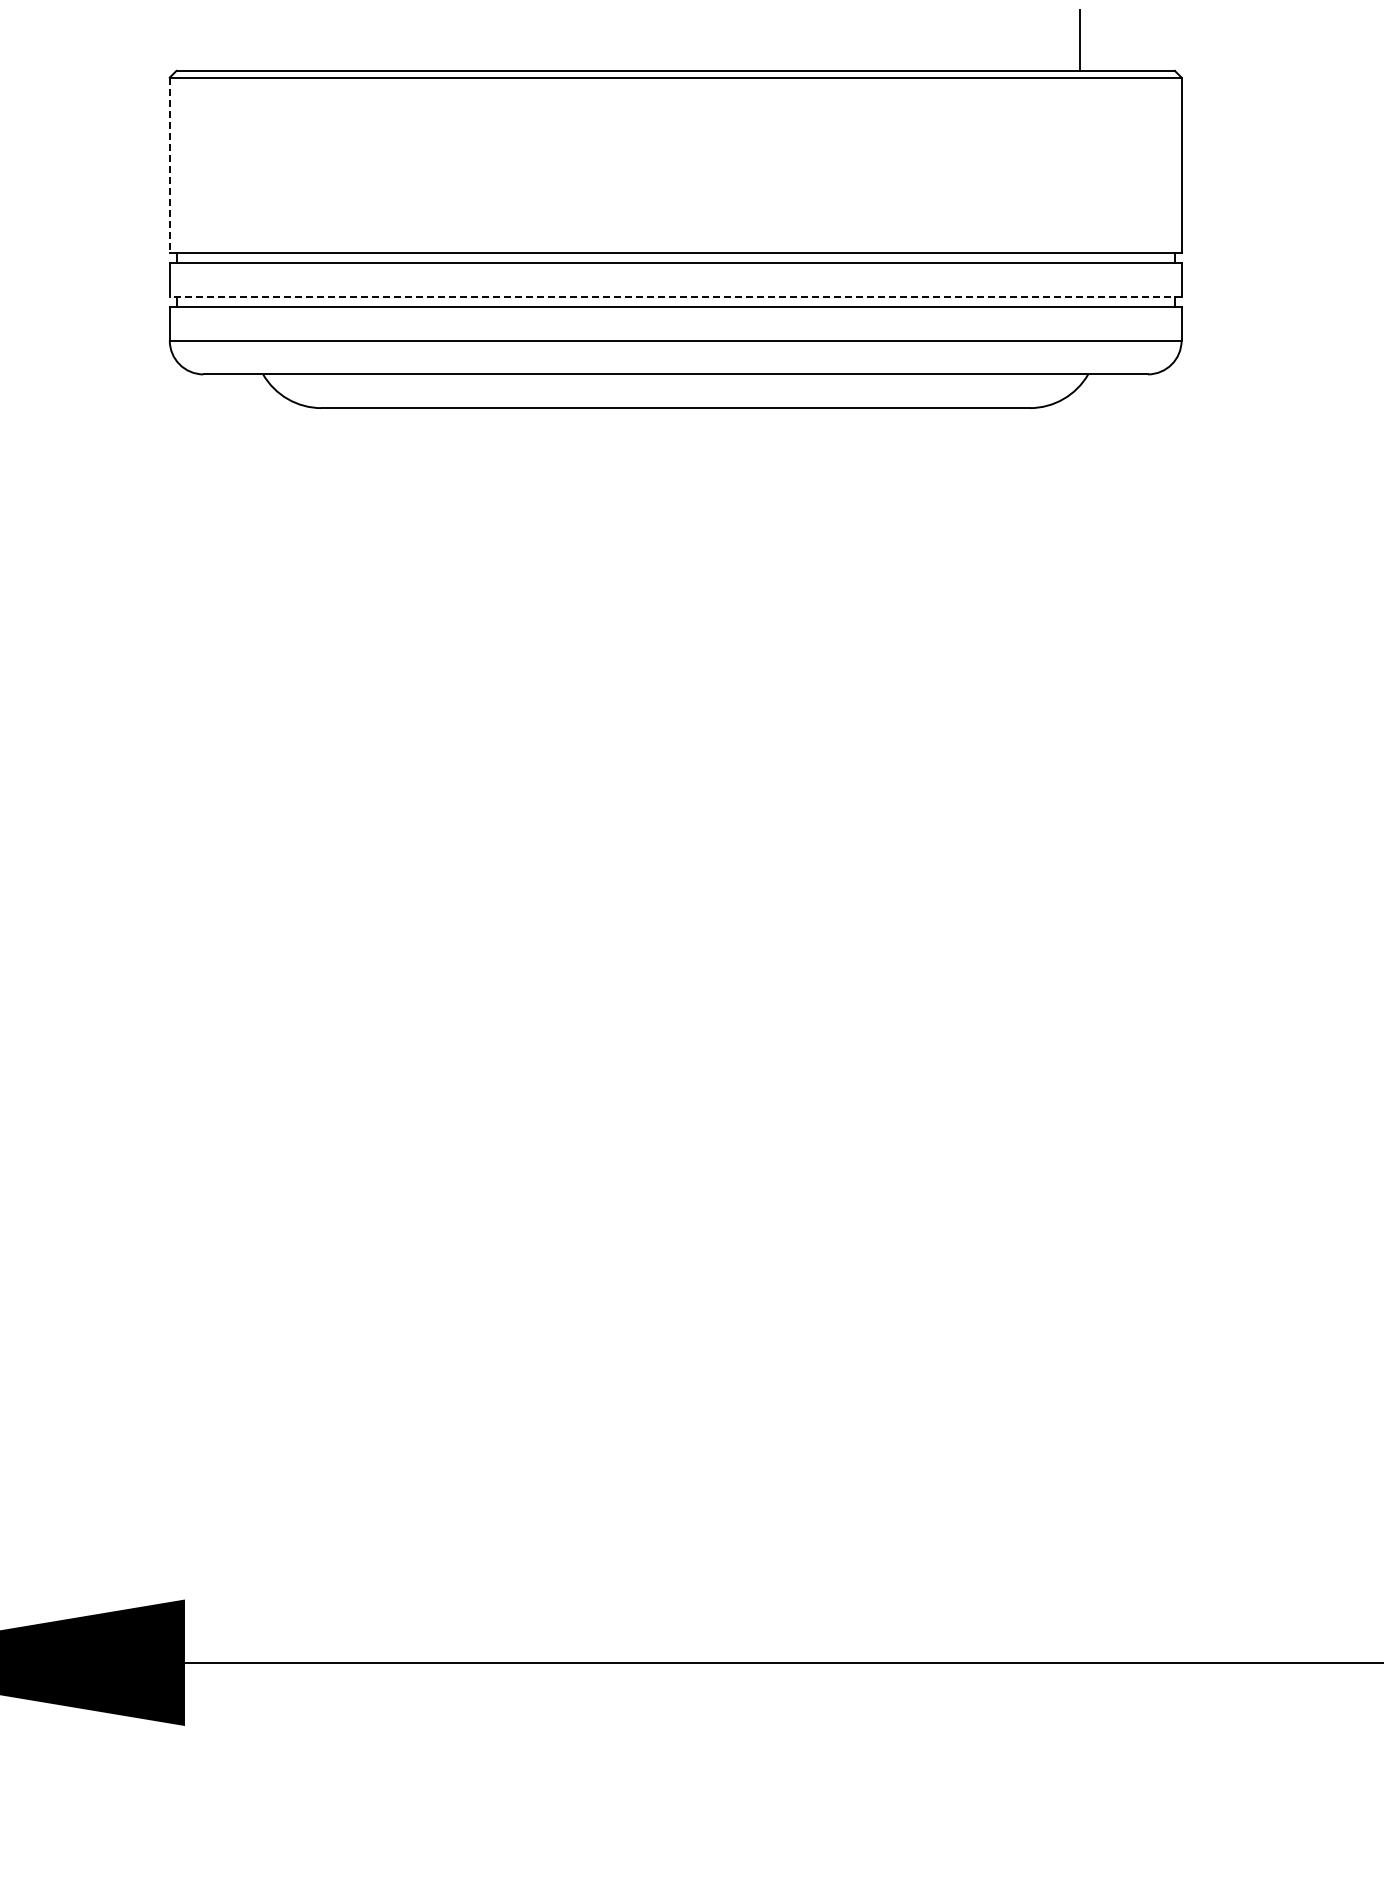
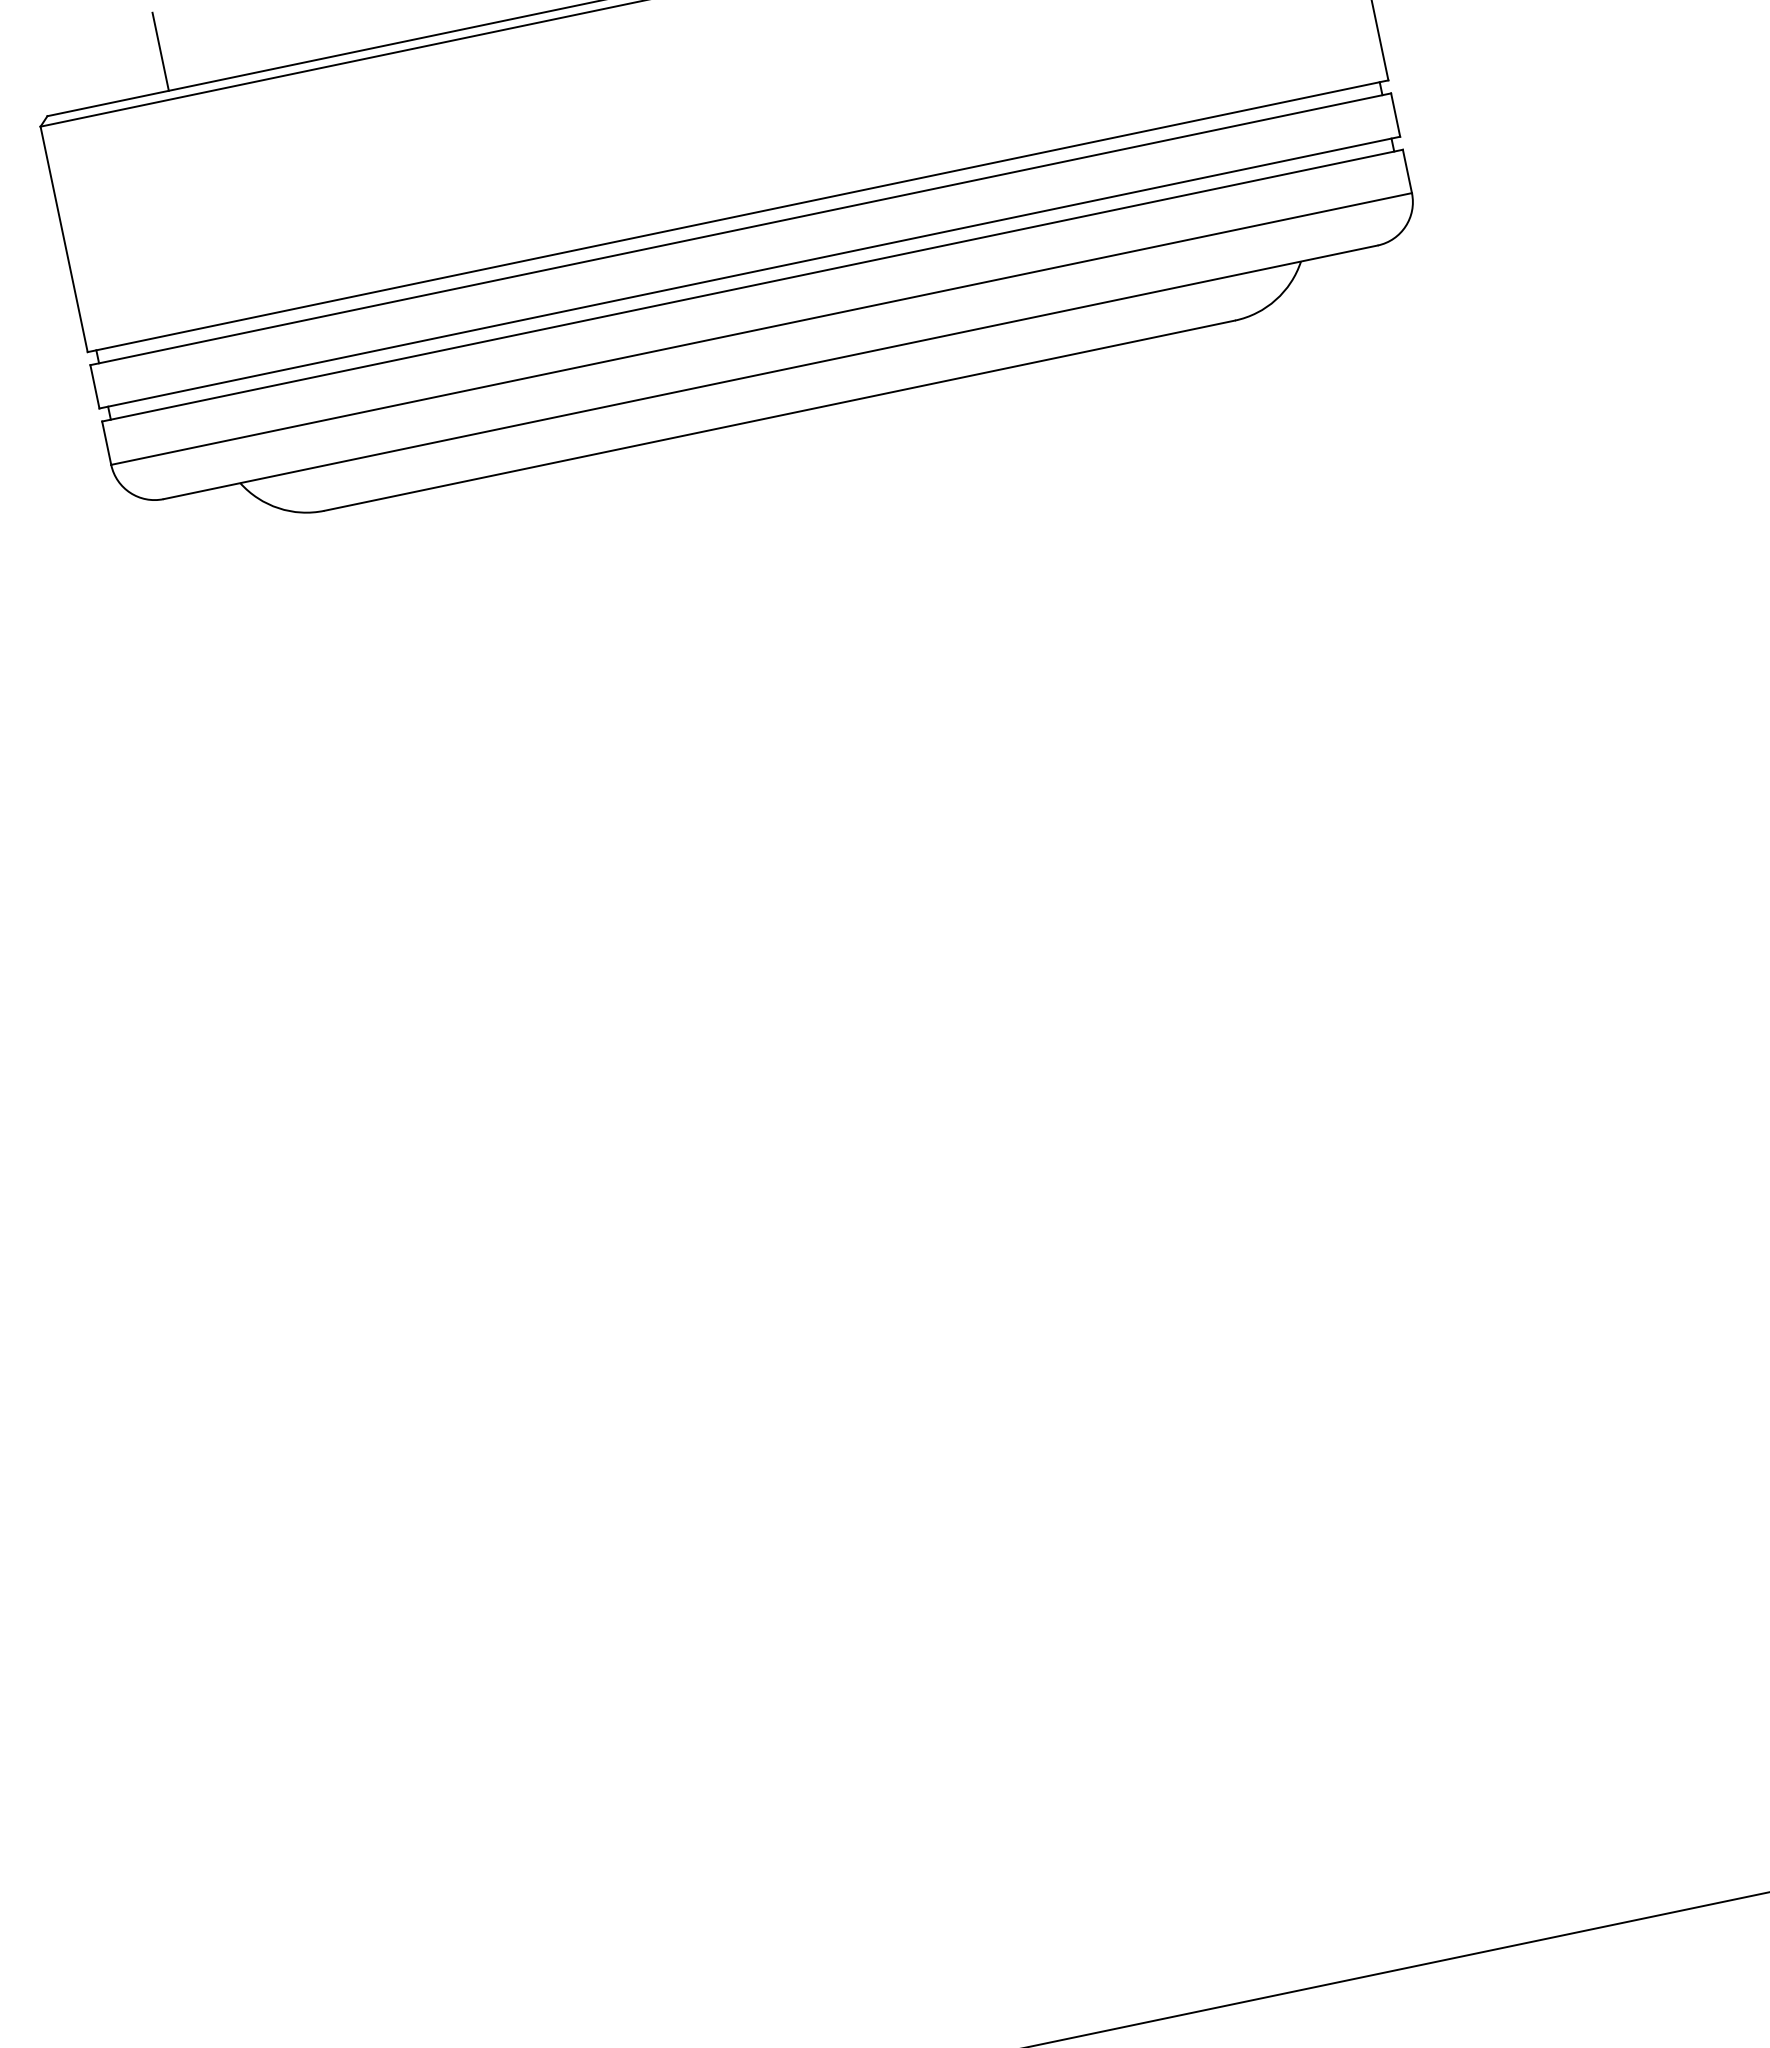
line: (270, 40) -> (160, 51), added
line: (169, 165) -> (63, 239), dashed -> solid
line: (675, 296) -> (749, 272), dashed -> solid

